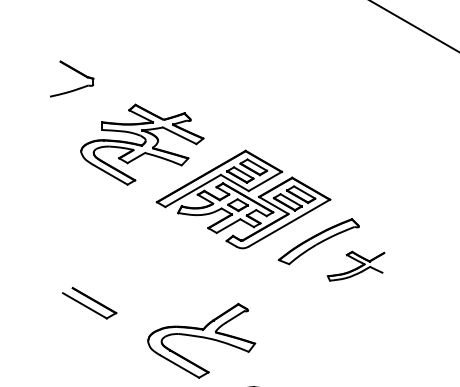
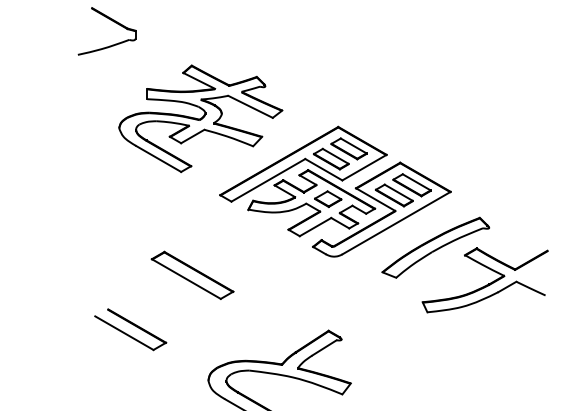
part: (135, 262) -> (191, 275), added
part: (355, 266) -> (484, 280), size x1.67

